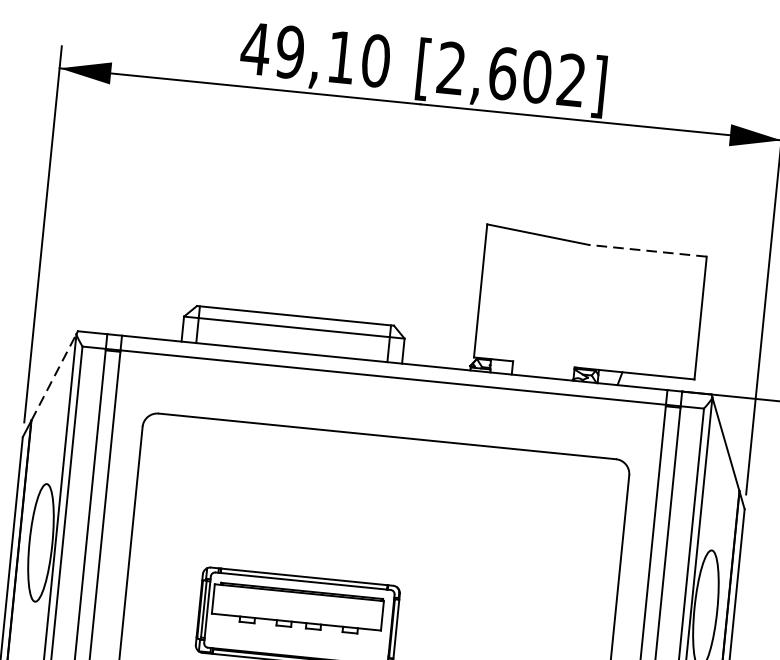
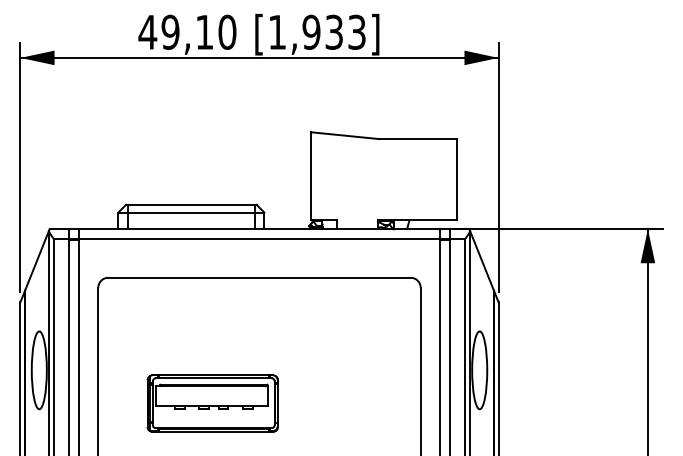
text: (510, 73) -> (316, 31), [2,602] -> [1,933]
line: (648, 251) -> (418, 139), dashed -> solid
line: (54, 376) -> (37, 260), dashed -> solid

